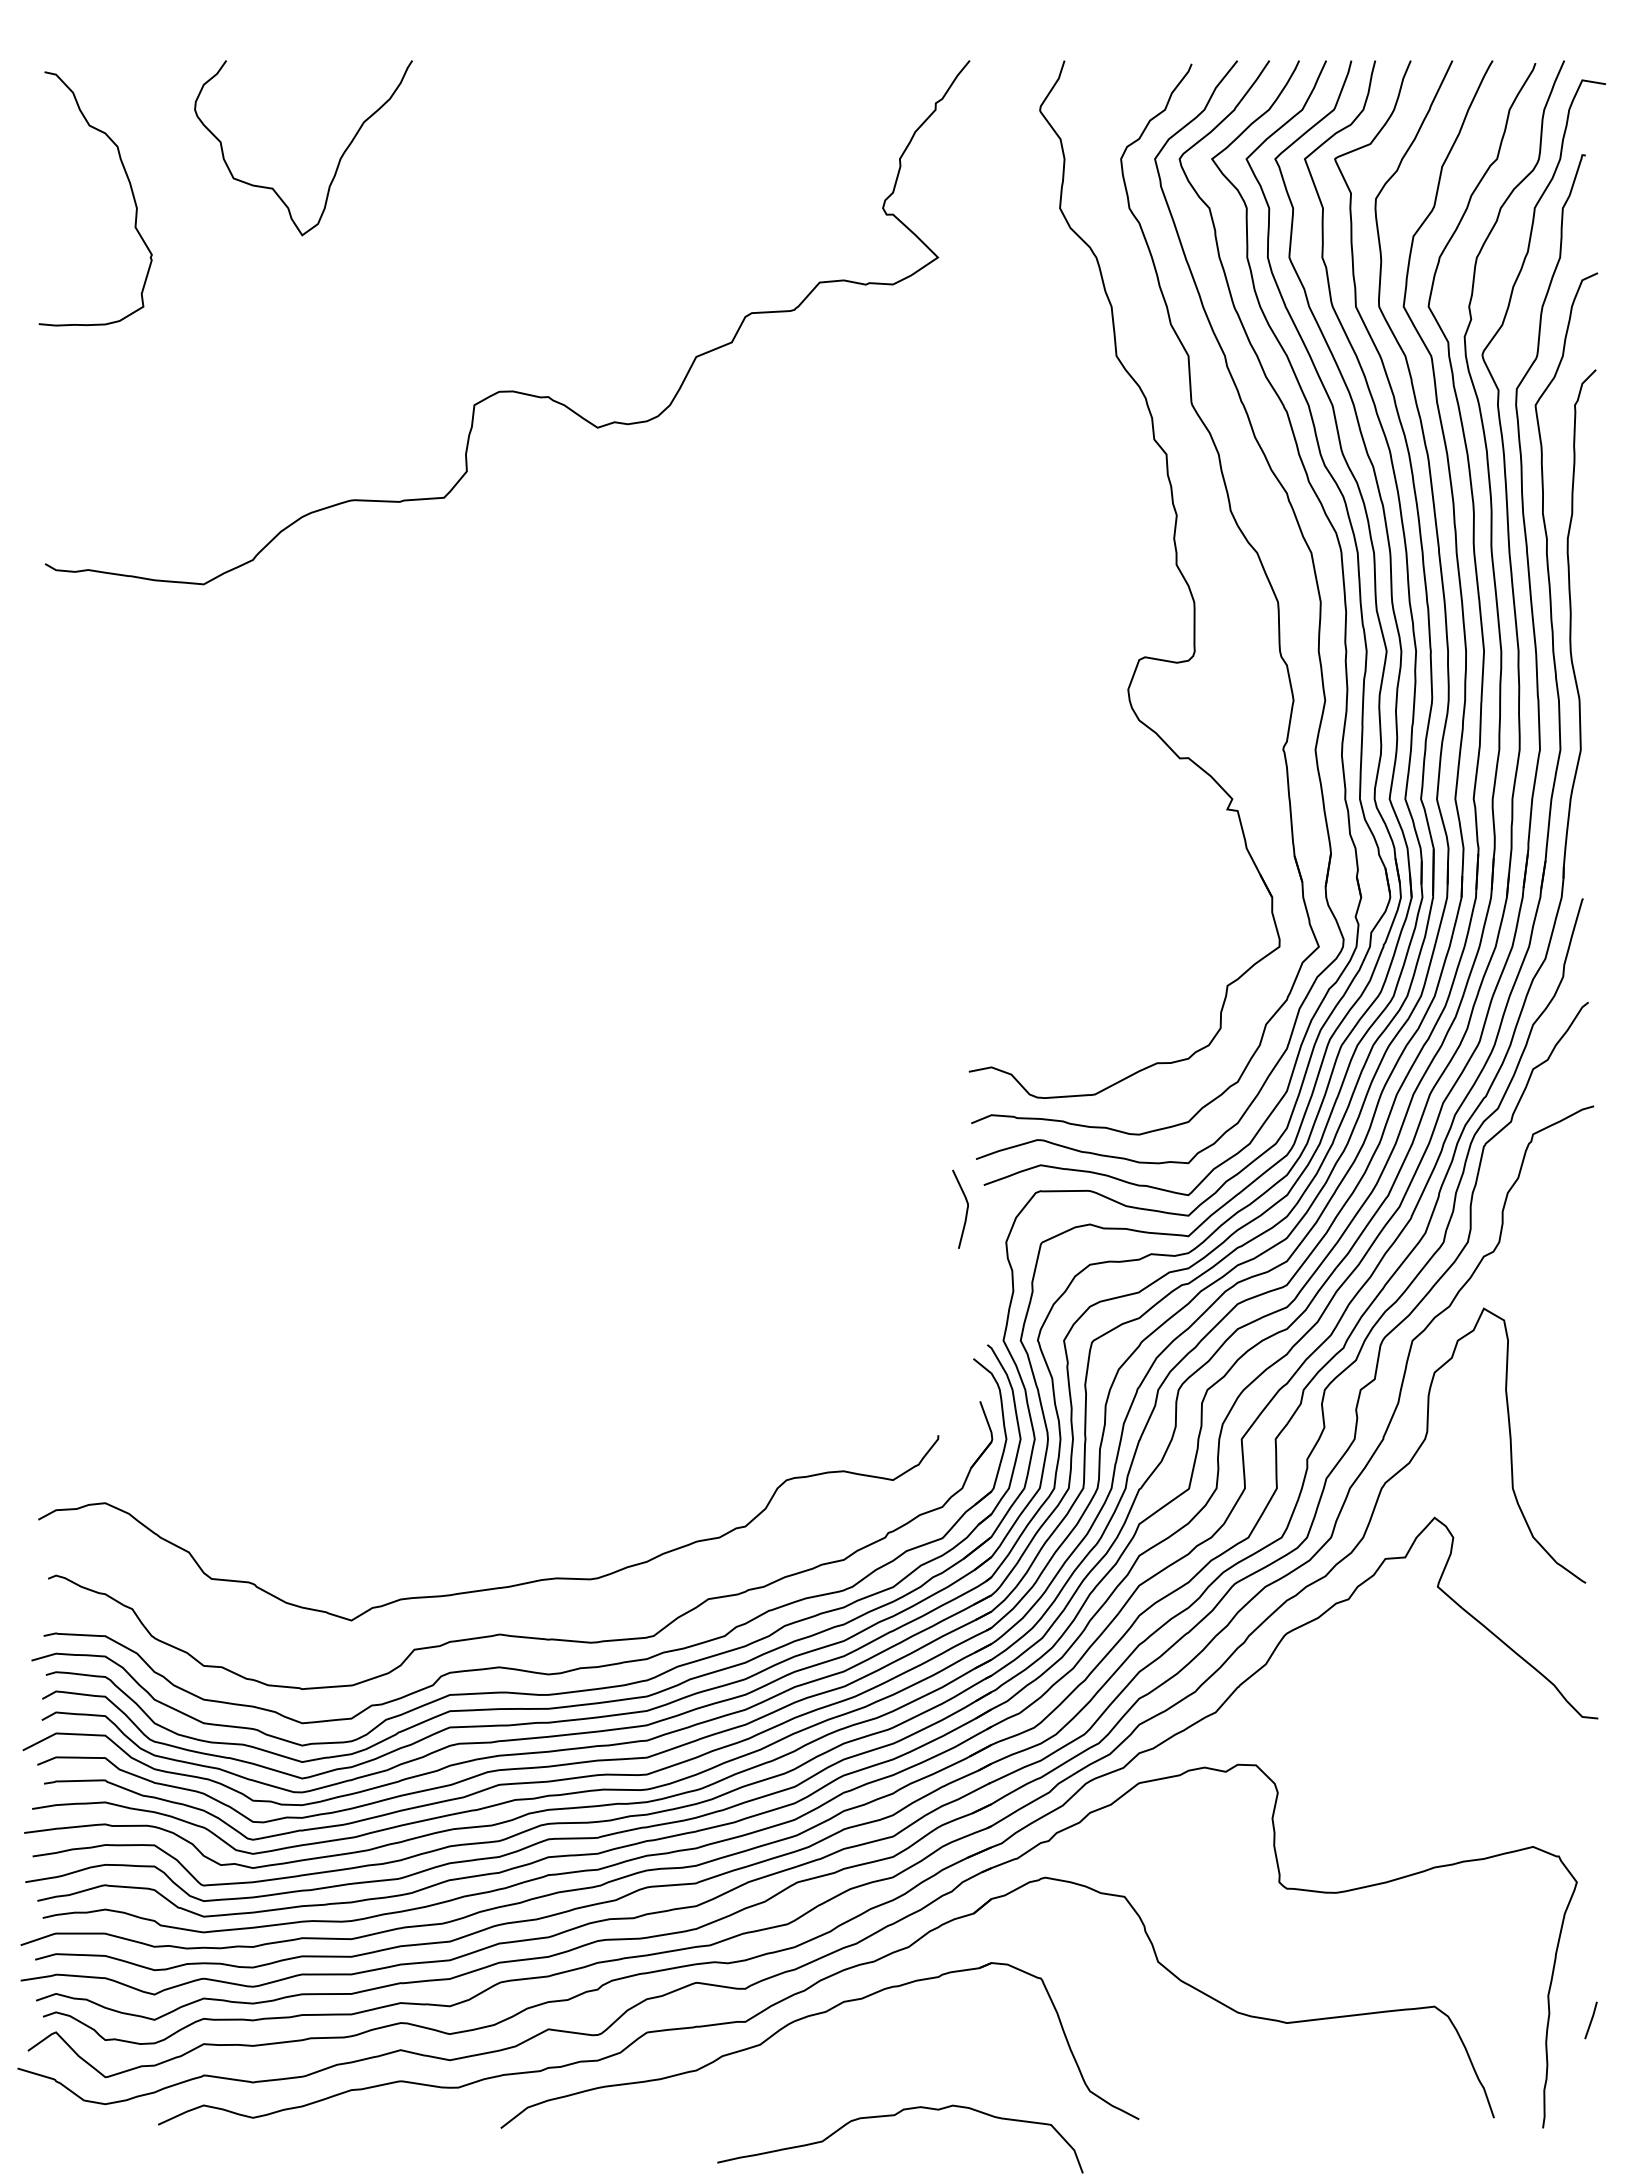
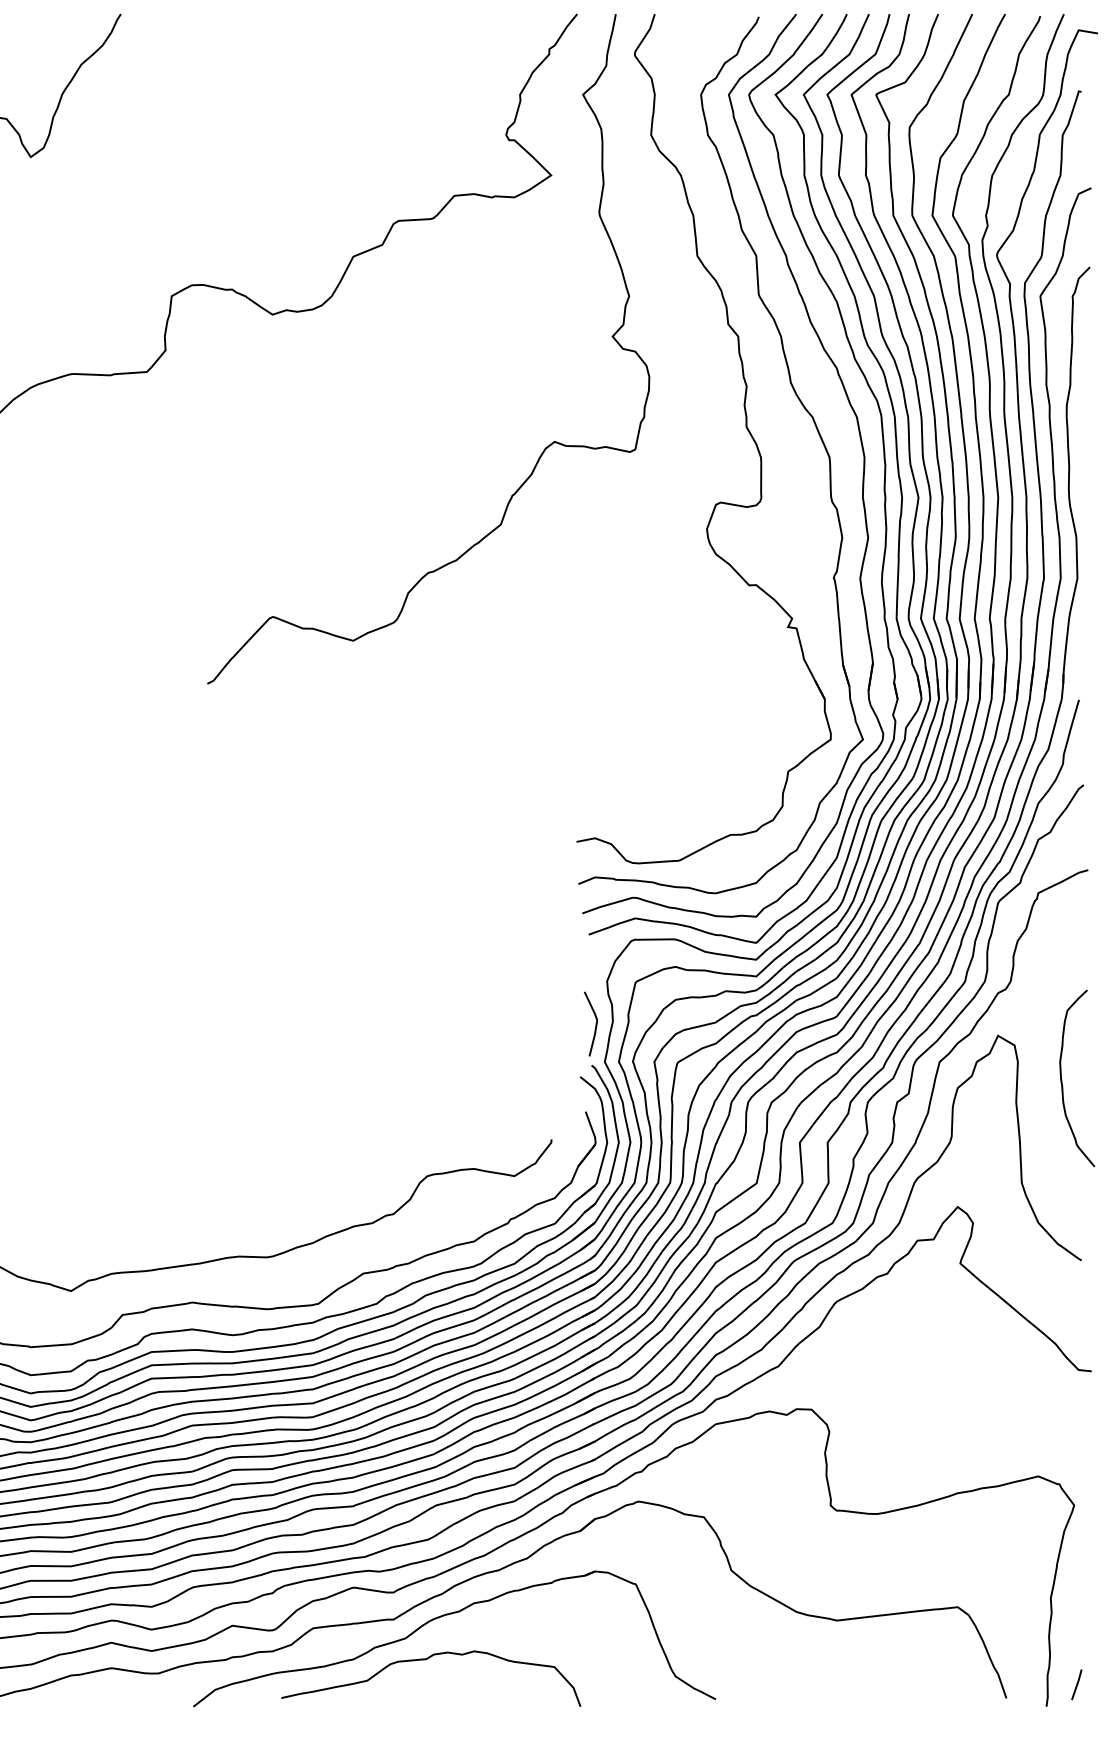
curve: (930, 590) -> (545, 447), added
curve: (966, 1208) -> (595, 1023), moved
curve: (1562, 1364) -> (1062, 1081), added
line: (1590, 2020) -> (1076, 1684), moved
curve: (894, 2116) -> (426, 1660), moved

